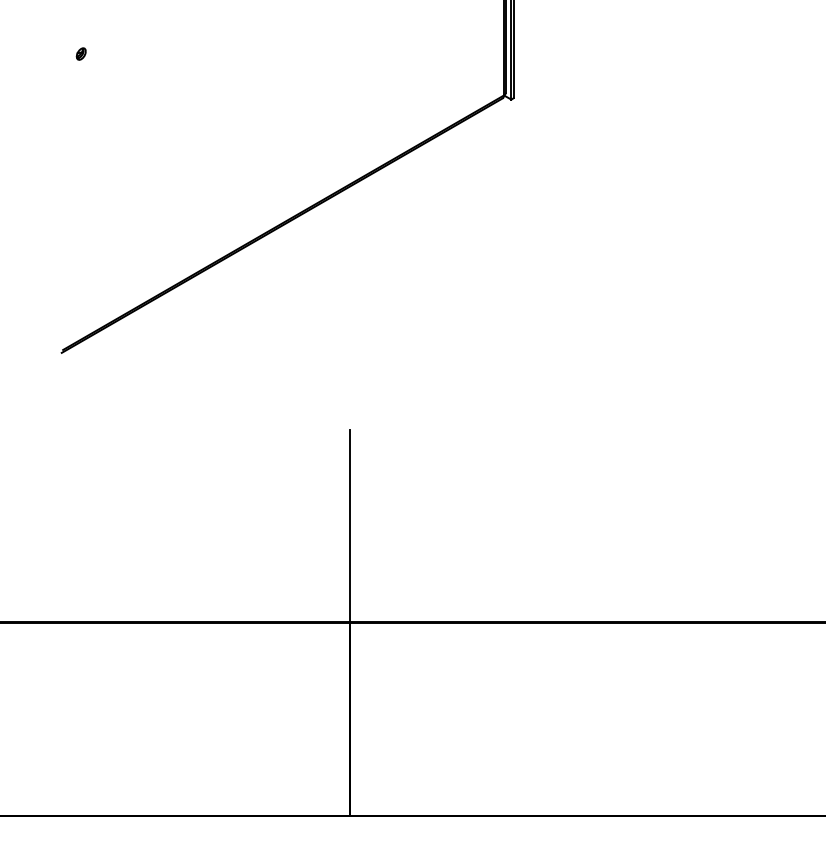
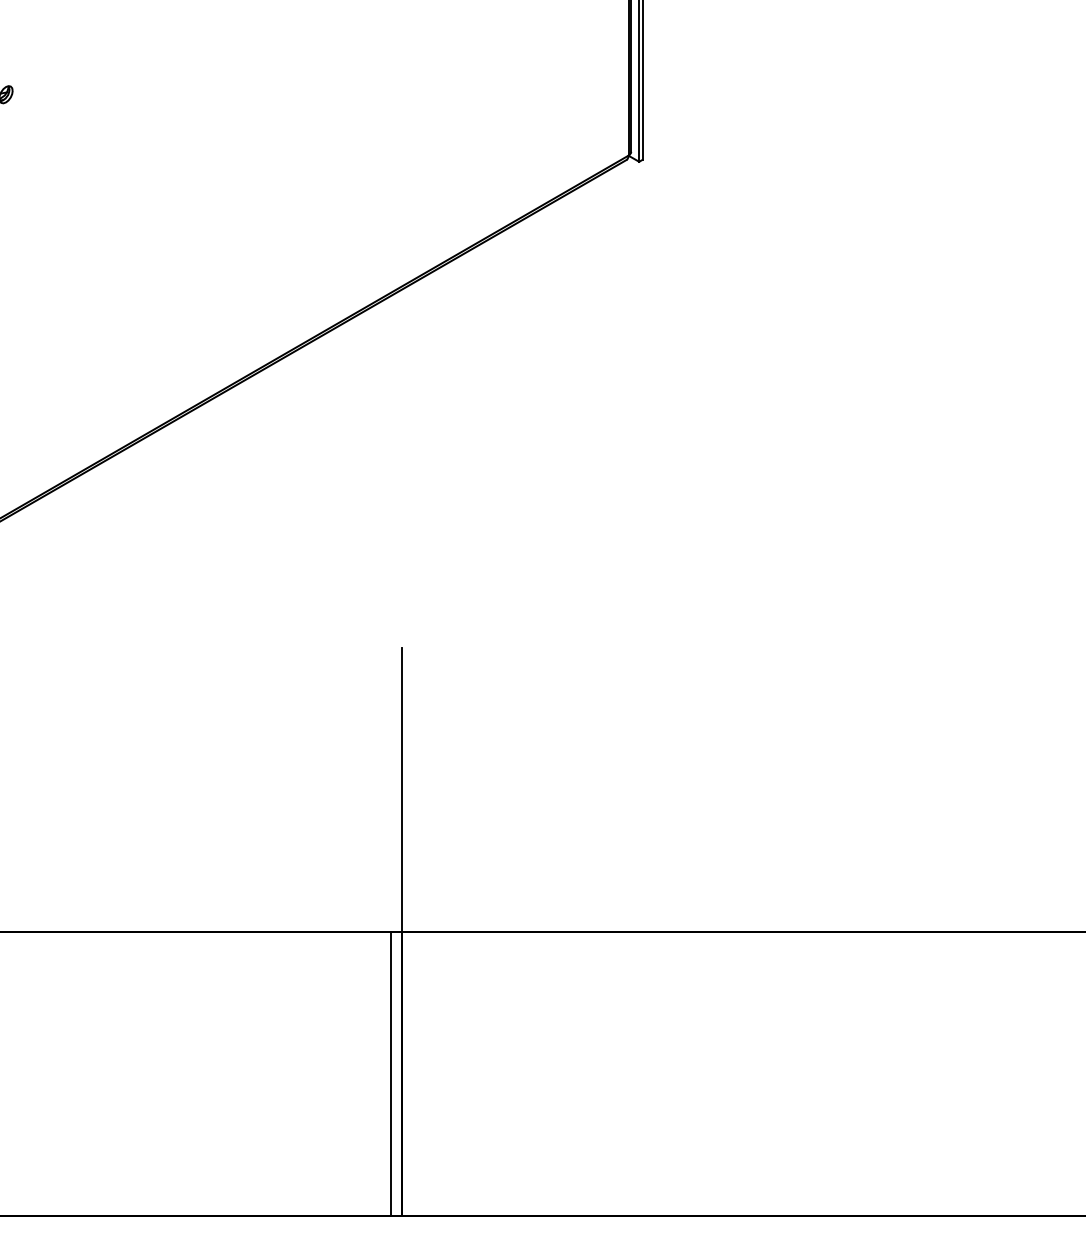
line: (342, 718) -> (390, 1073), added

